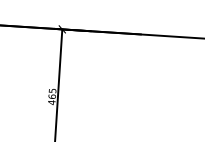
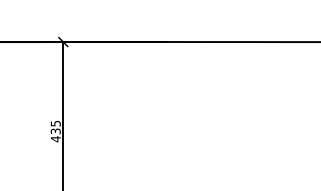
text: (52, 96) -> (55, 131), 465 -> 435

